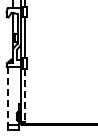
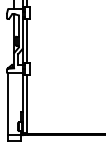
line: (7, 95) -> (7, 103), dashed -> solid
line: (25, 96) -> (27, 104), dashed -> solid

